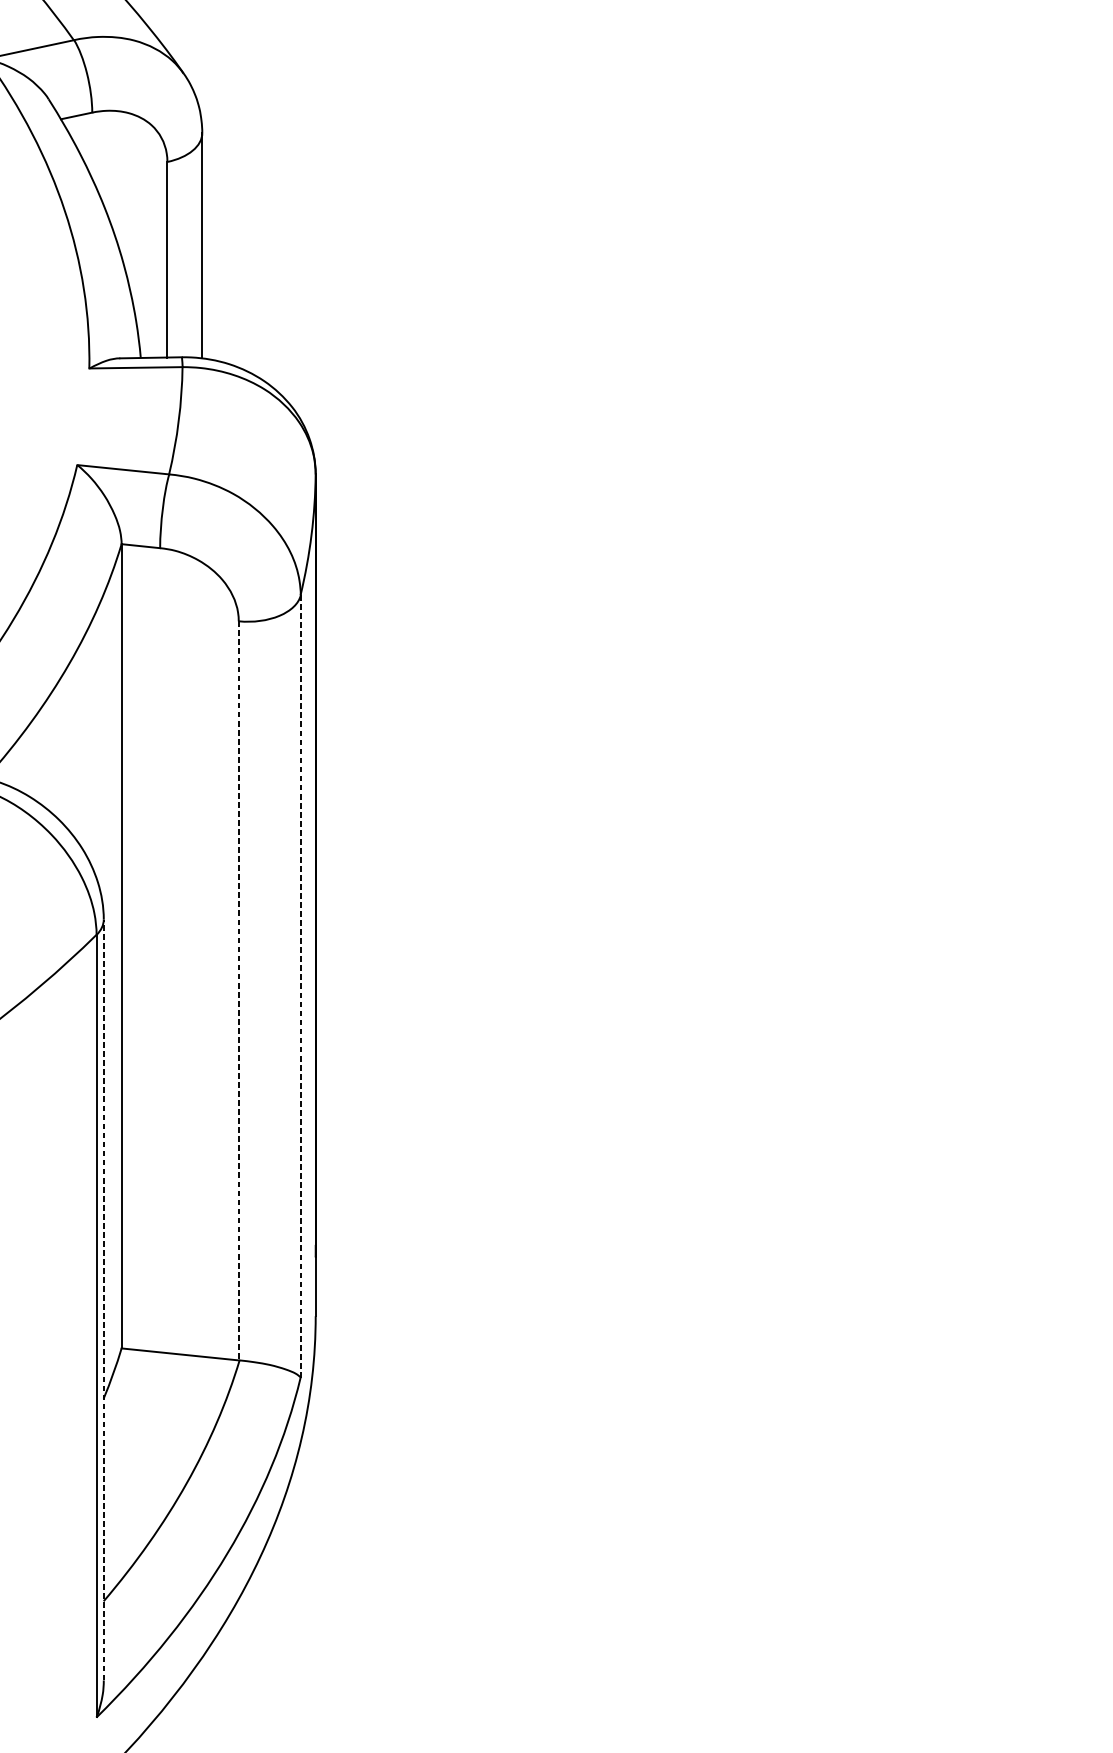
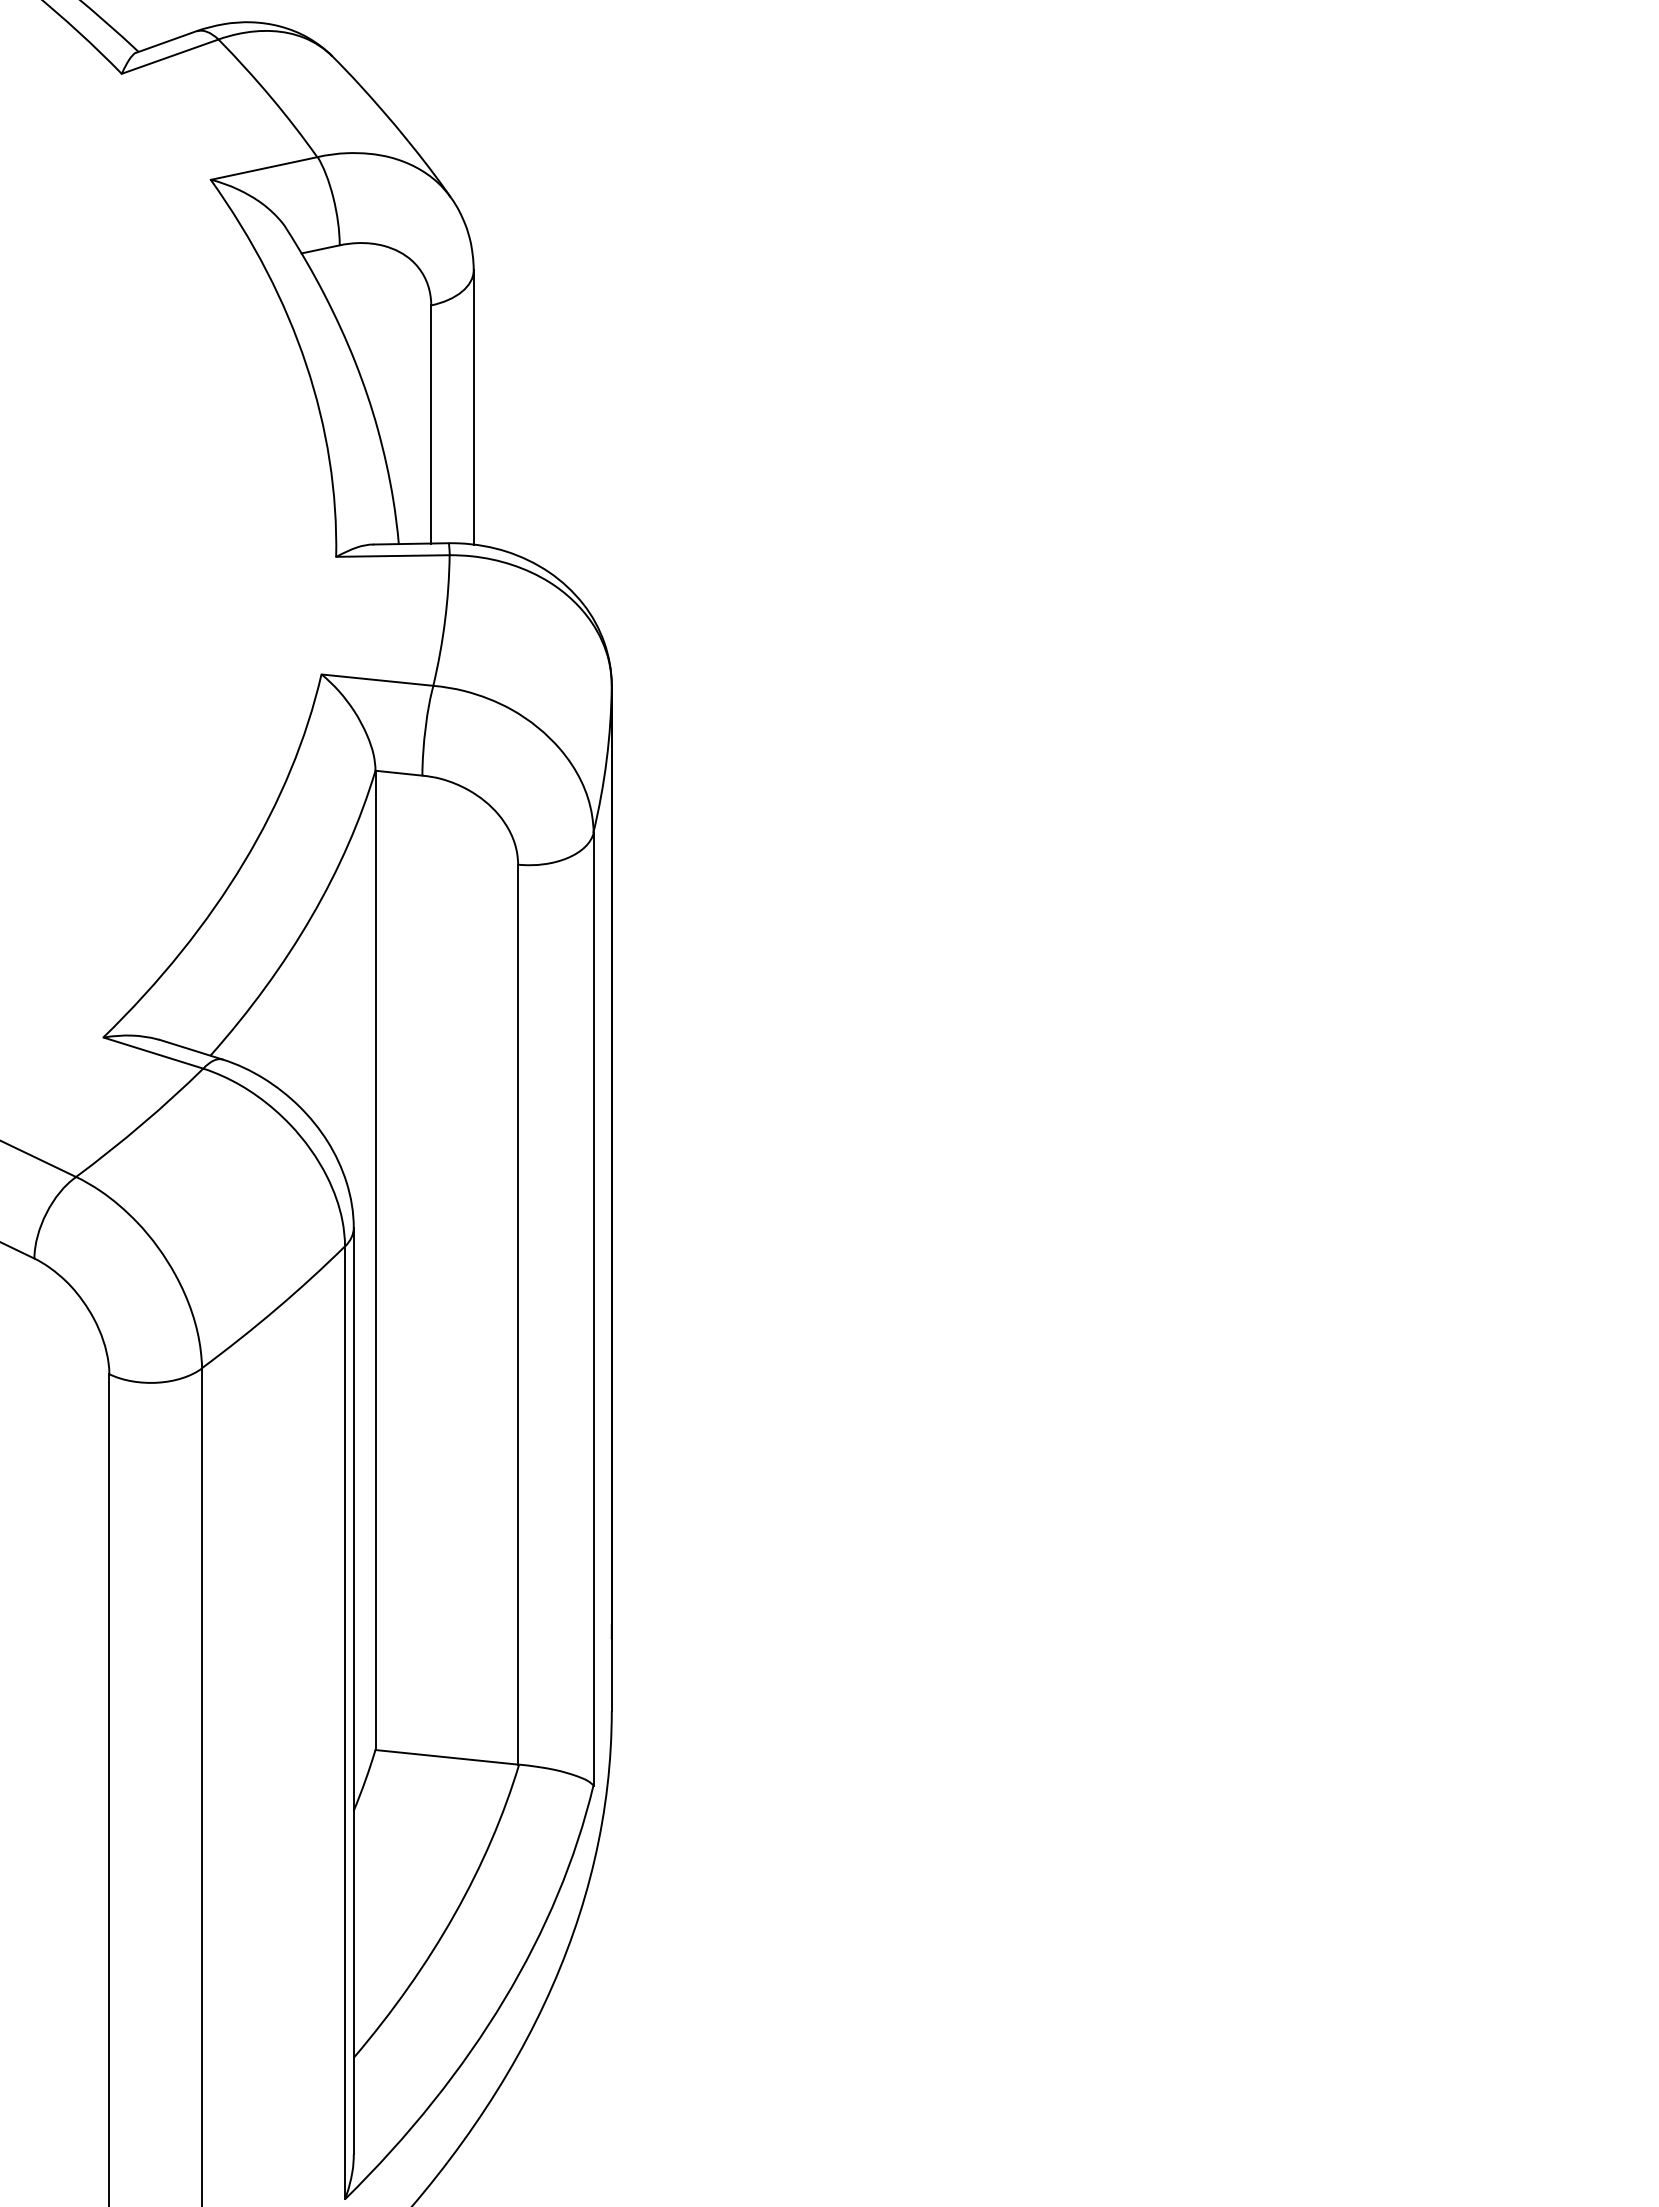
line: (300, 985) -> (593, 1308), dashed -> solid
line: (239, 990) -> (518, 1314), dashed -> solid
line: (103, 1299) -> (353, 1690), dashed -> solid

